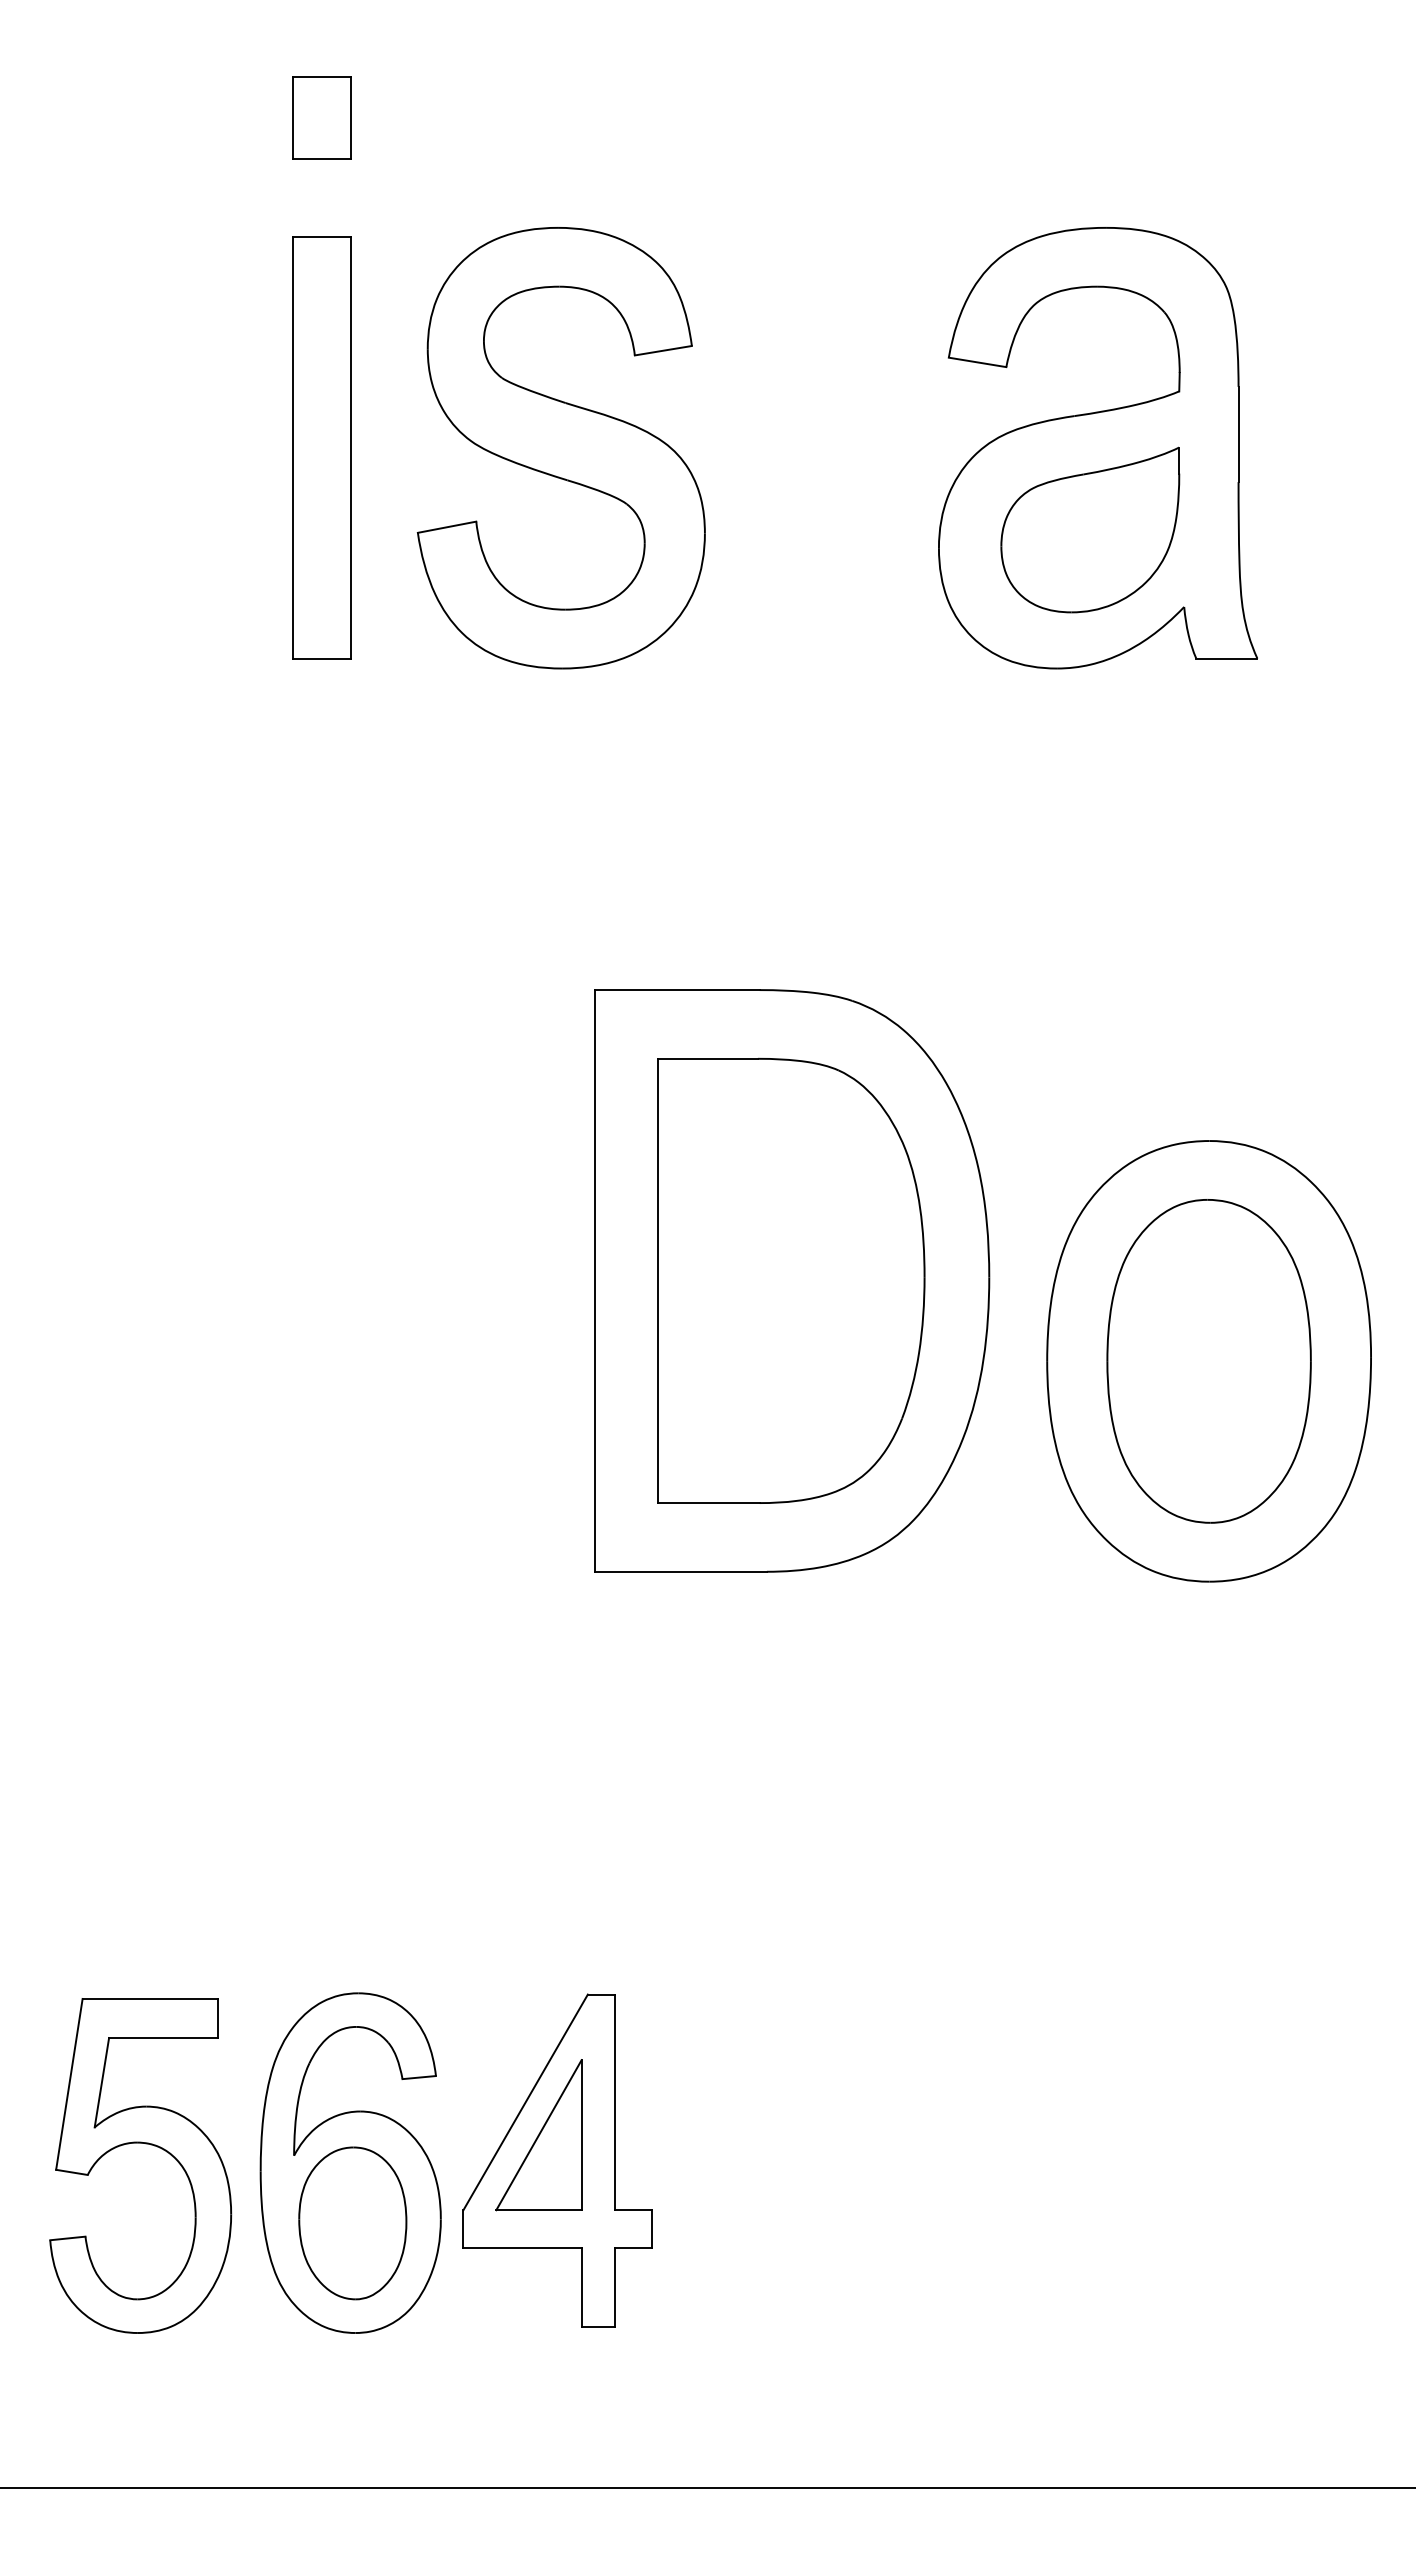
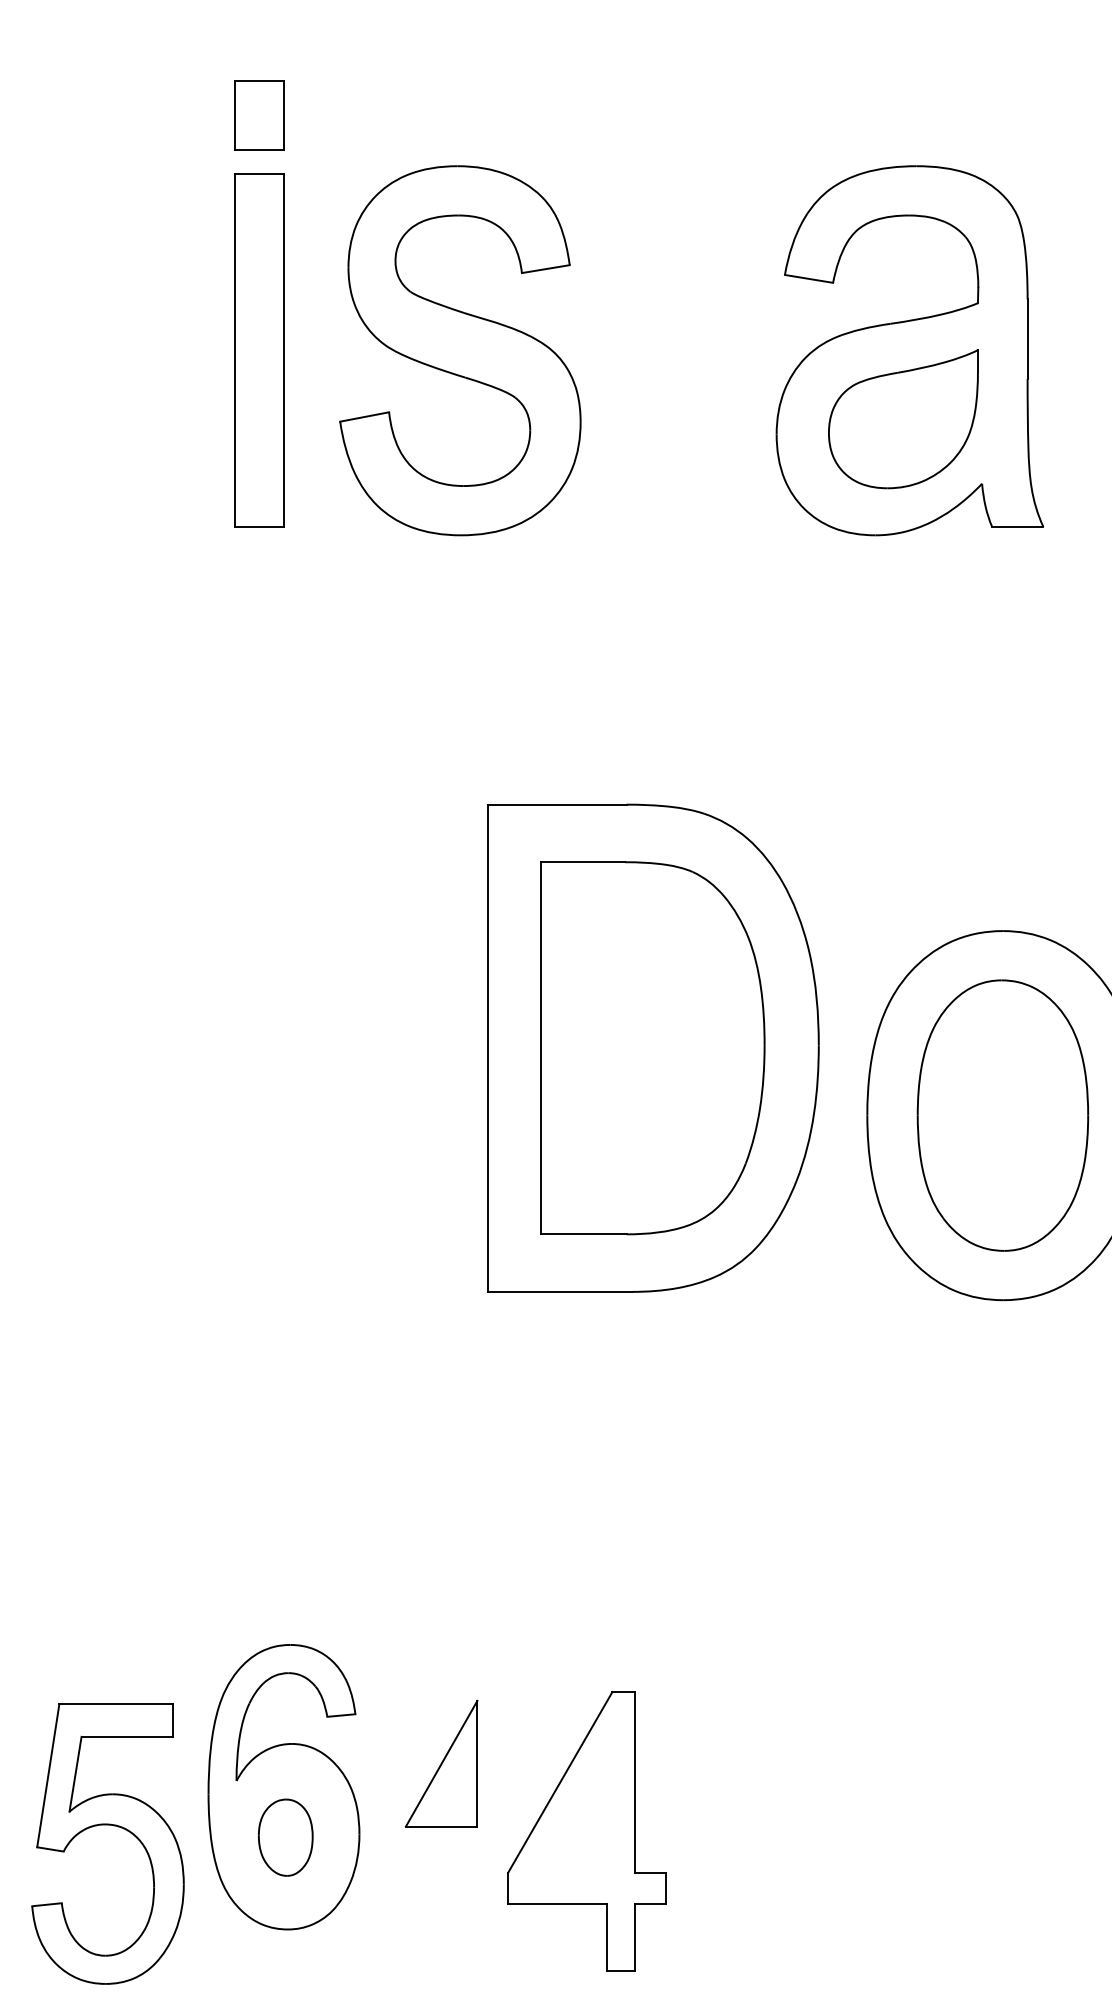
part: (321, 117) -> (259, 114), moved
part: (145, 2144) -> (112, 1826), moved
part: (557, 2160) -> (586, 1831), moved
part: (352, 2223) -> (285, 1837), size x0.6

